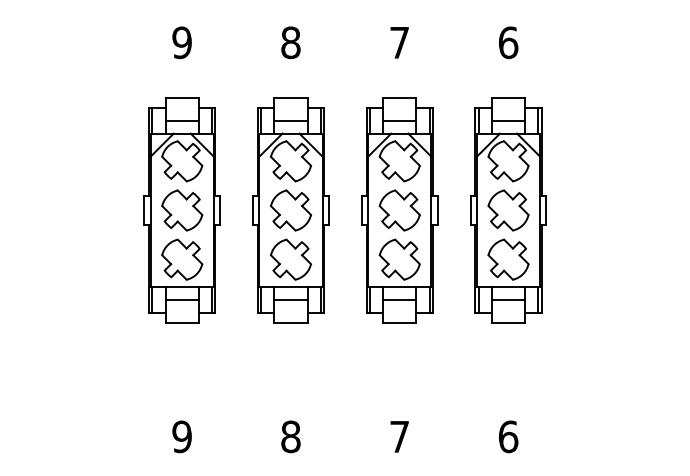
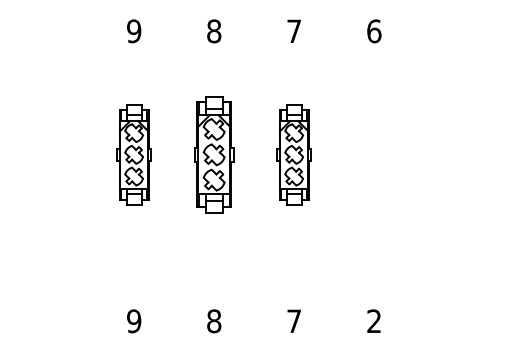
part: (181, 210) -> (133, 154), size x0.6
part: (289, 210) -> (213, 154), size x0.7
part: (398, 210) -> (293, 154), size x0.6
part: (508, 210) -> (374, 154), removed
text: (508, 437) -> (374, 321), 6 -> 2

